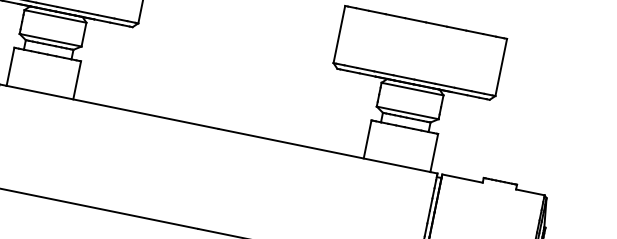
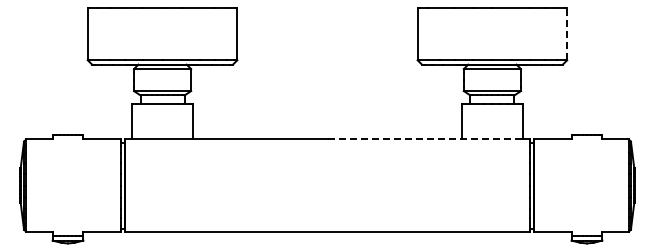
line: (501, 67) -> (567, 33), solid -> dashed
line: (324, 150) -> (425, 139), solid -> dashed

